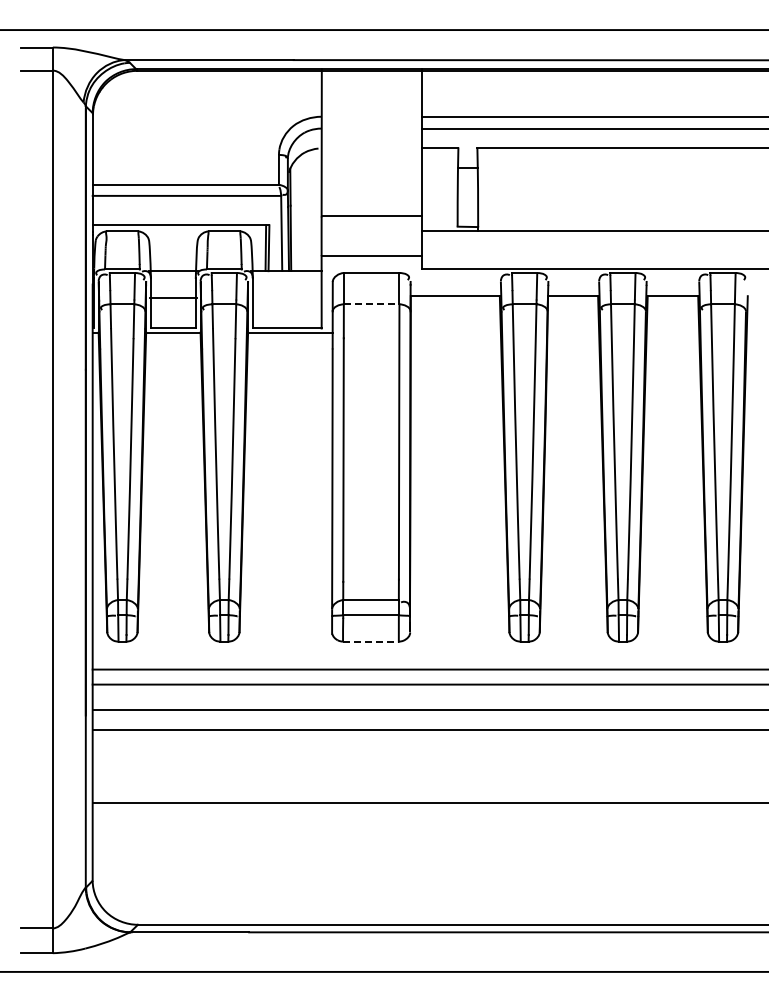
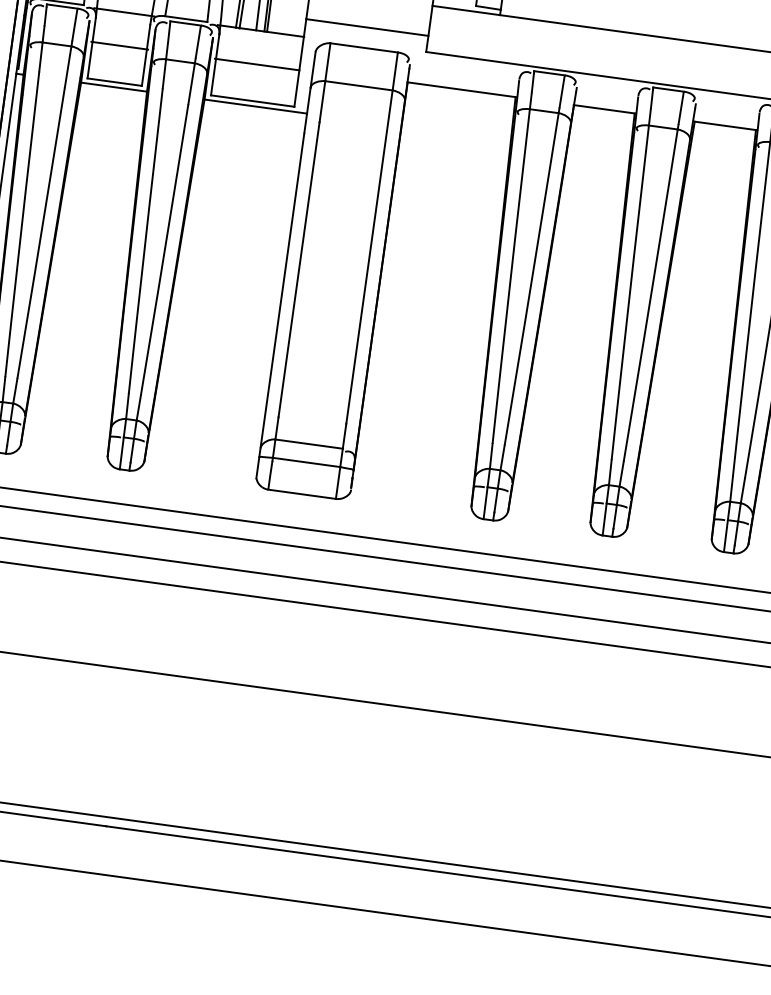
line: (286, 298) -> (256, 64), added
line: (371, 304) -> (358, 85), dashed -> solid
line: (370, 641) -> (301, 494), dashed -> solid

